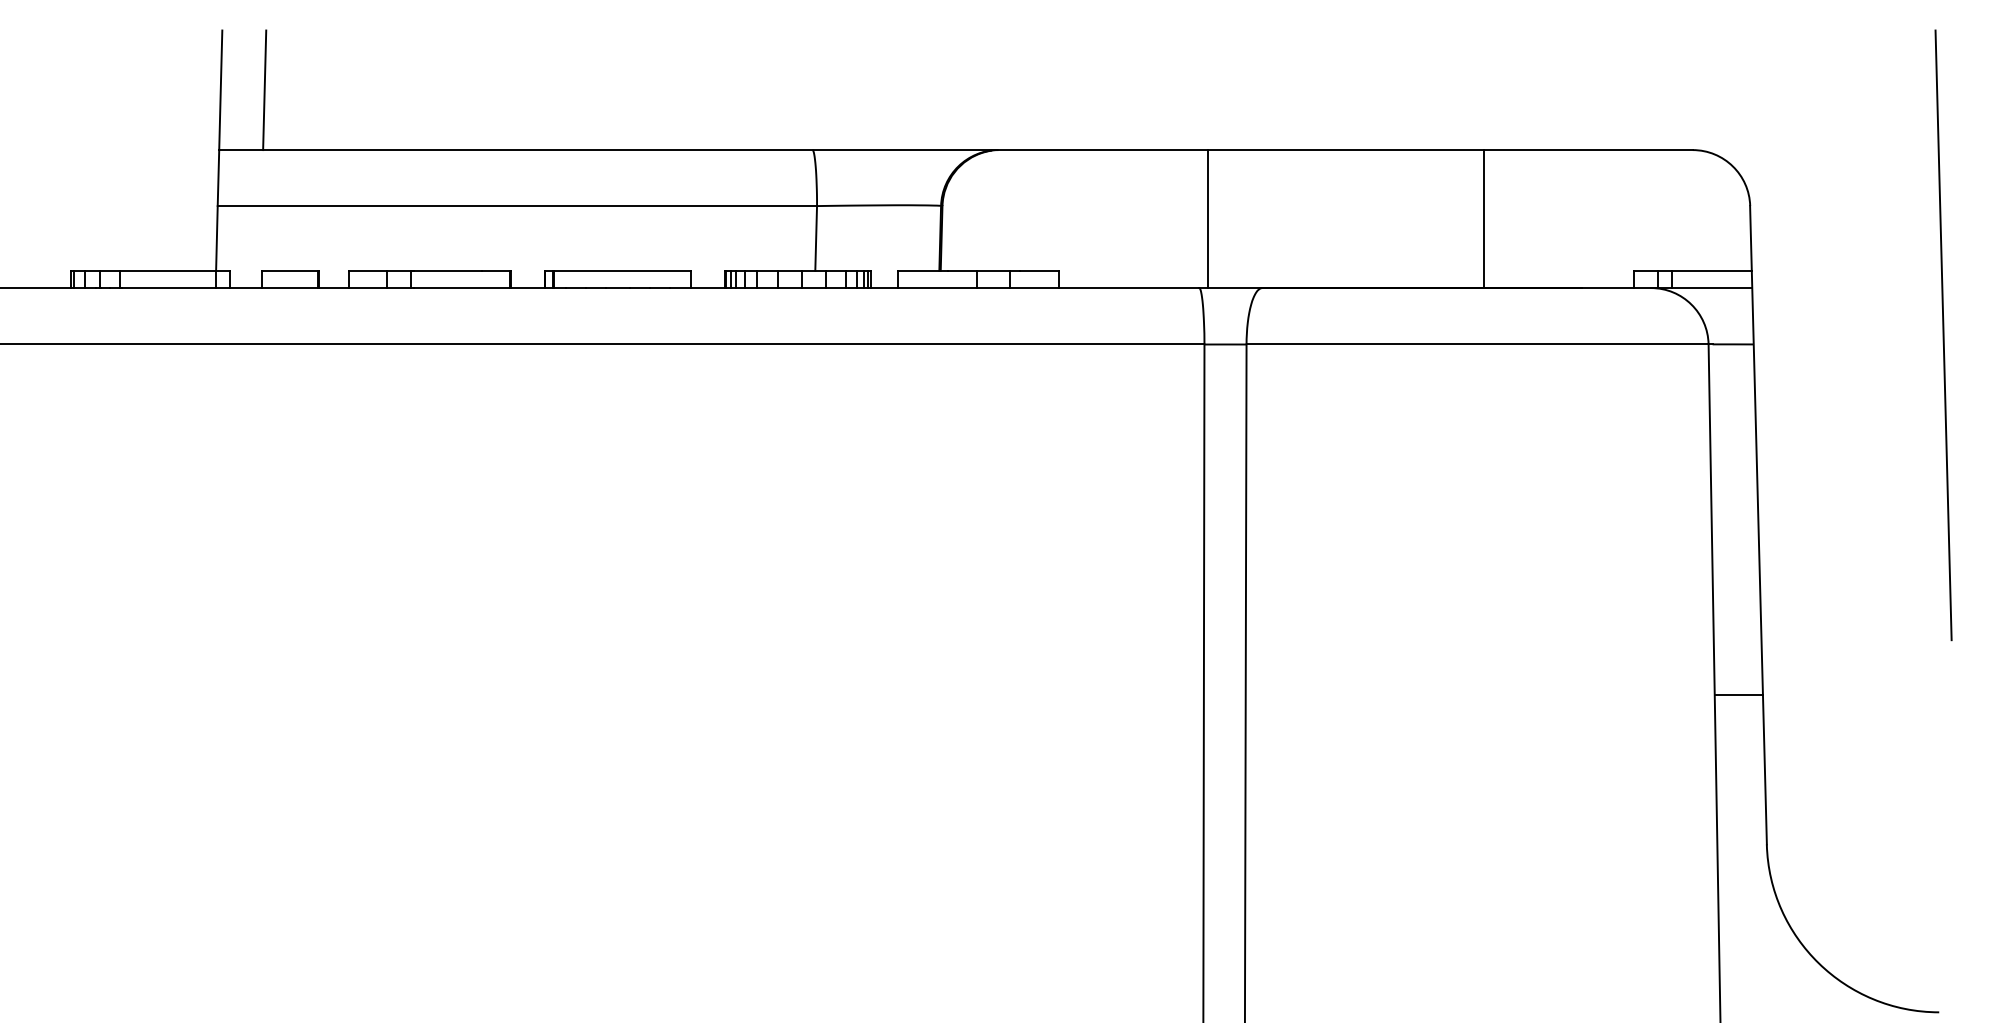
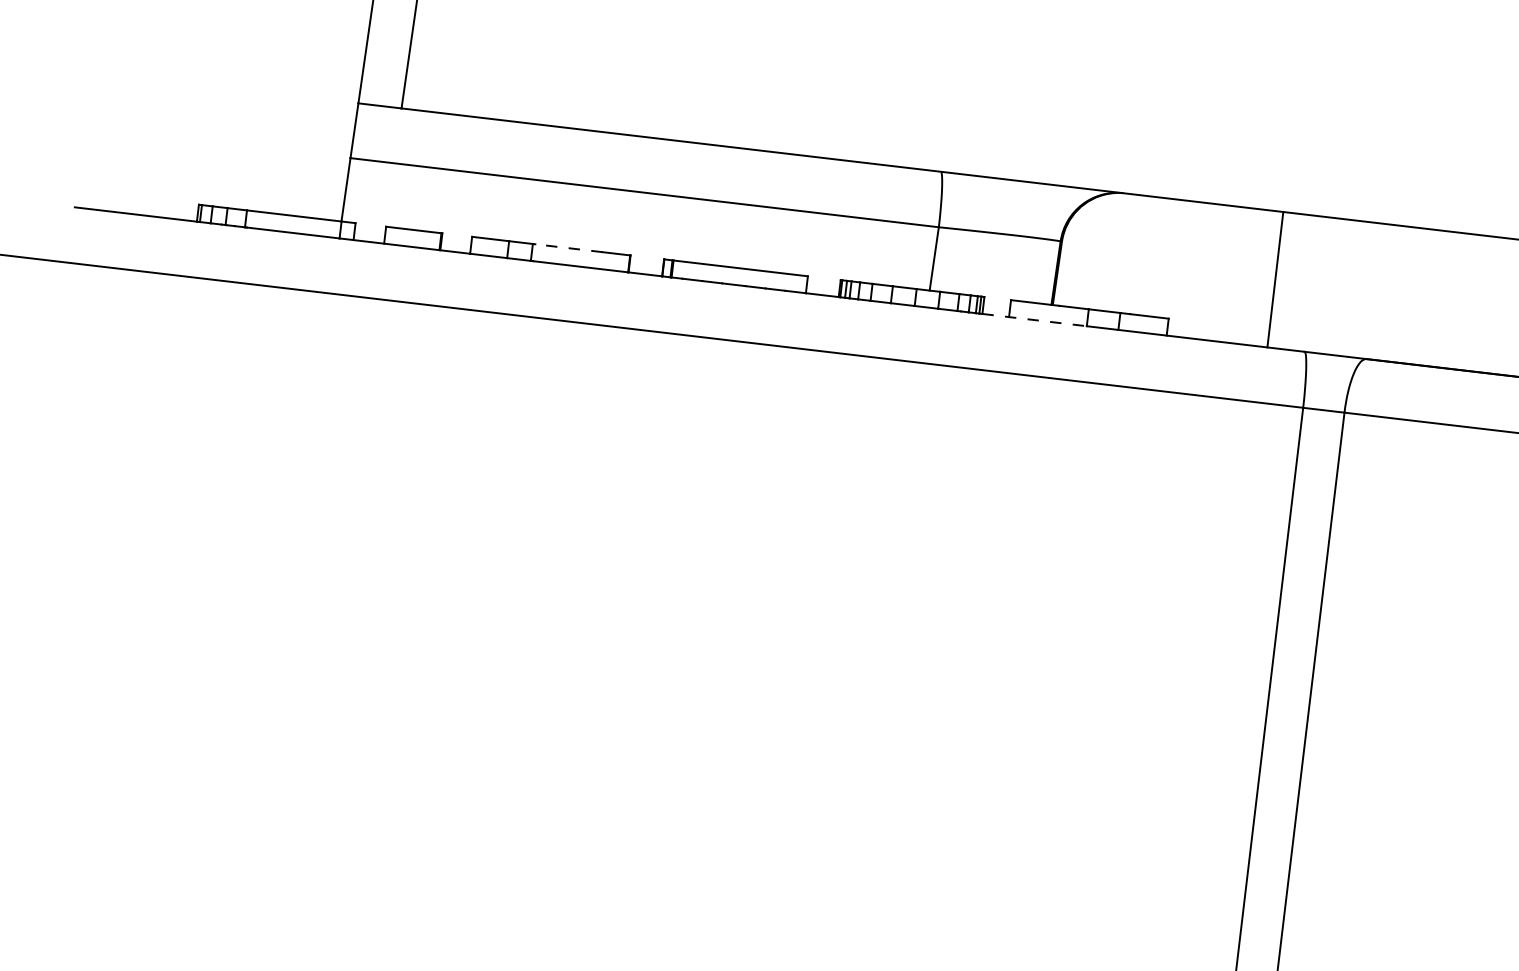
line: (1208, 219) -> (1275, 280), moved
line: (447, 270) -> (568, 247), solid -> dashed
line: (924, 288) -> (1034, 320), solid -> dashed

